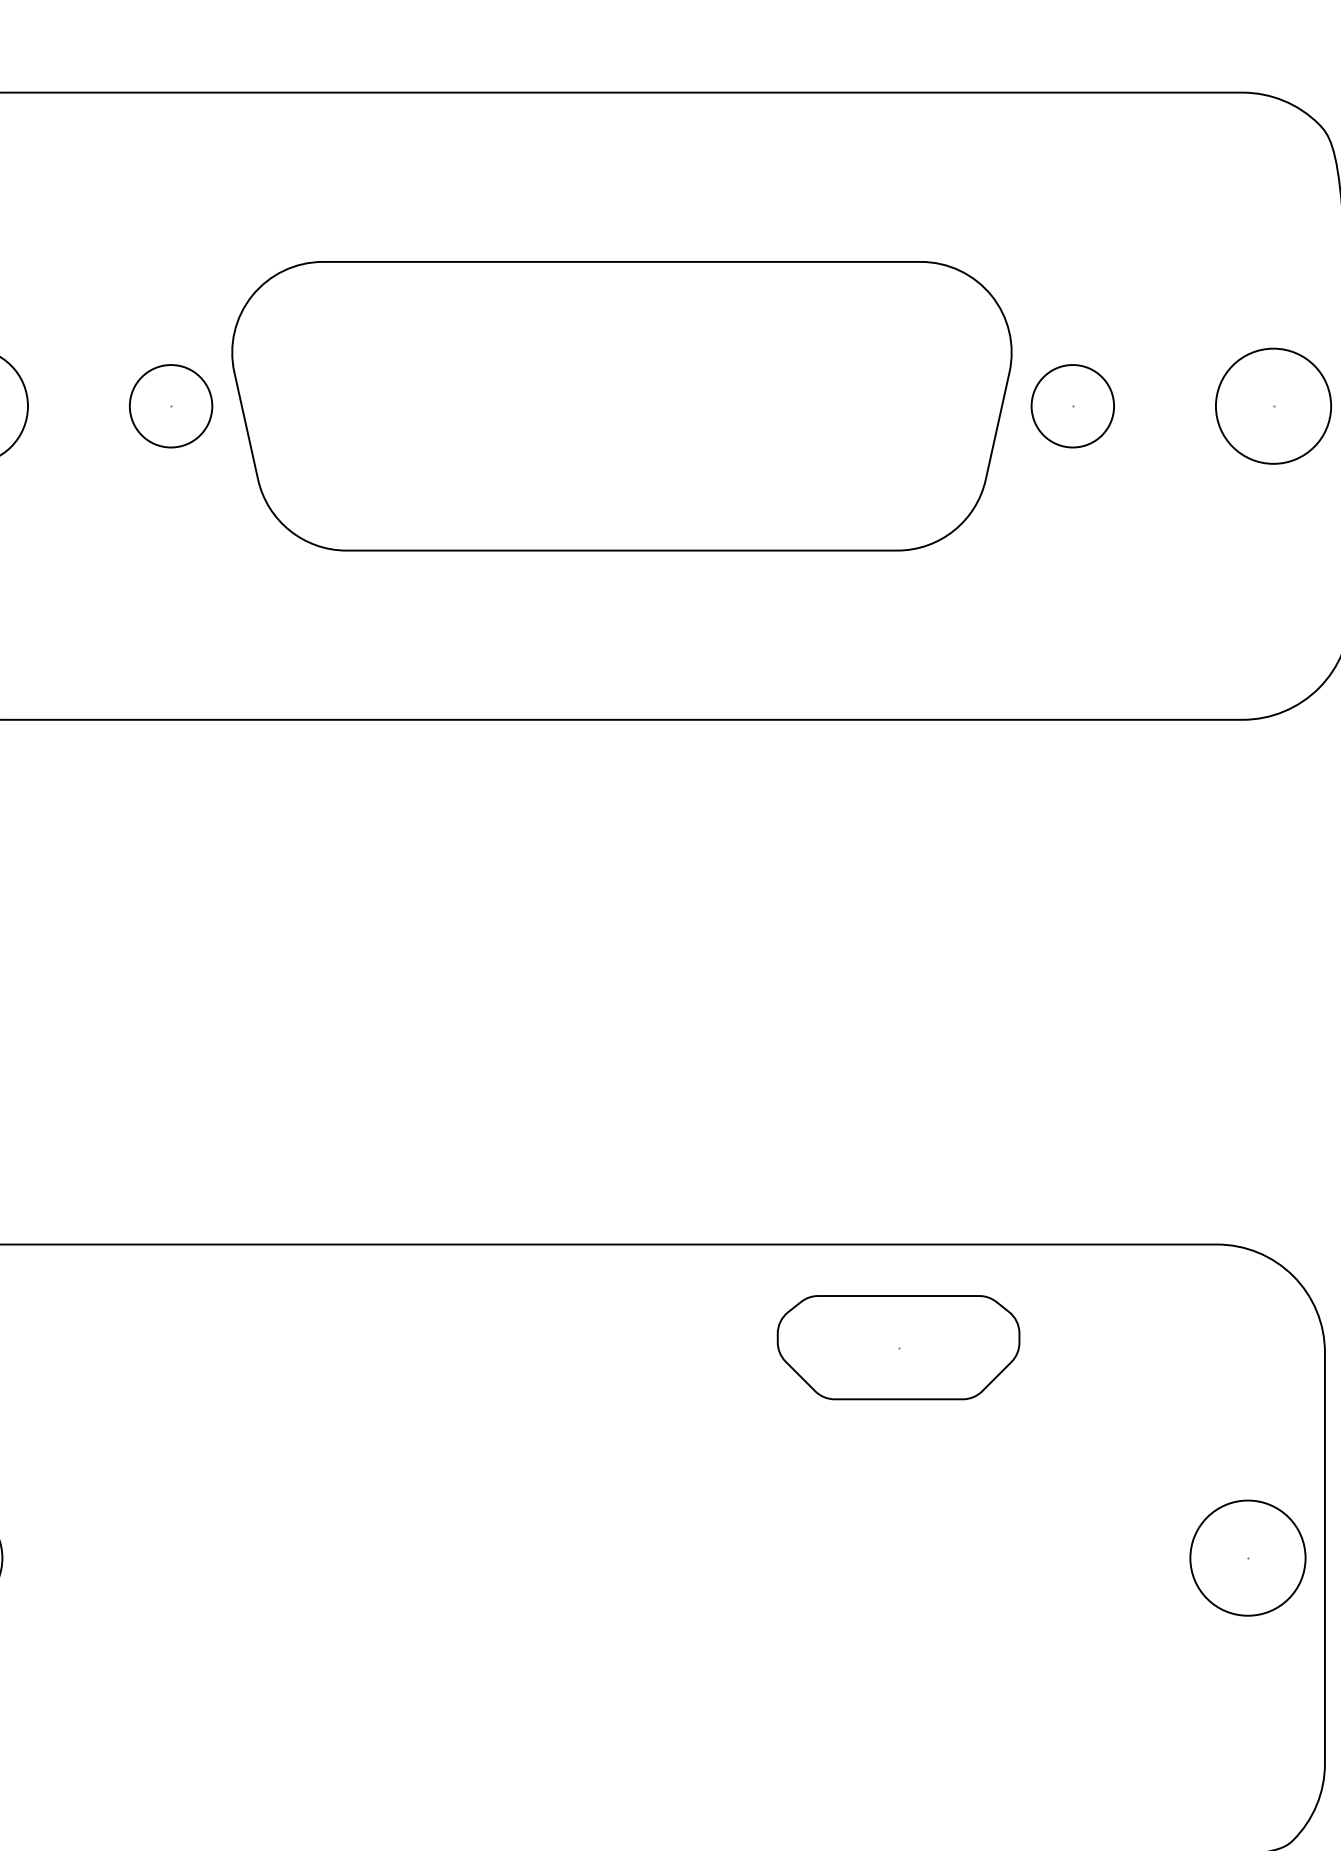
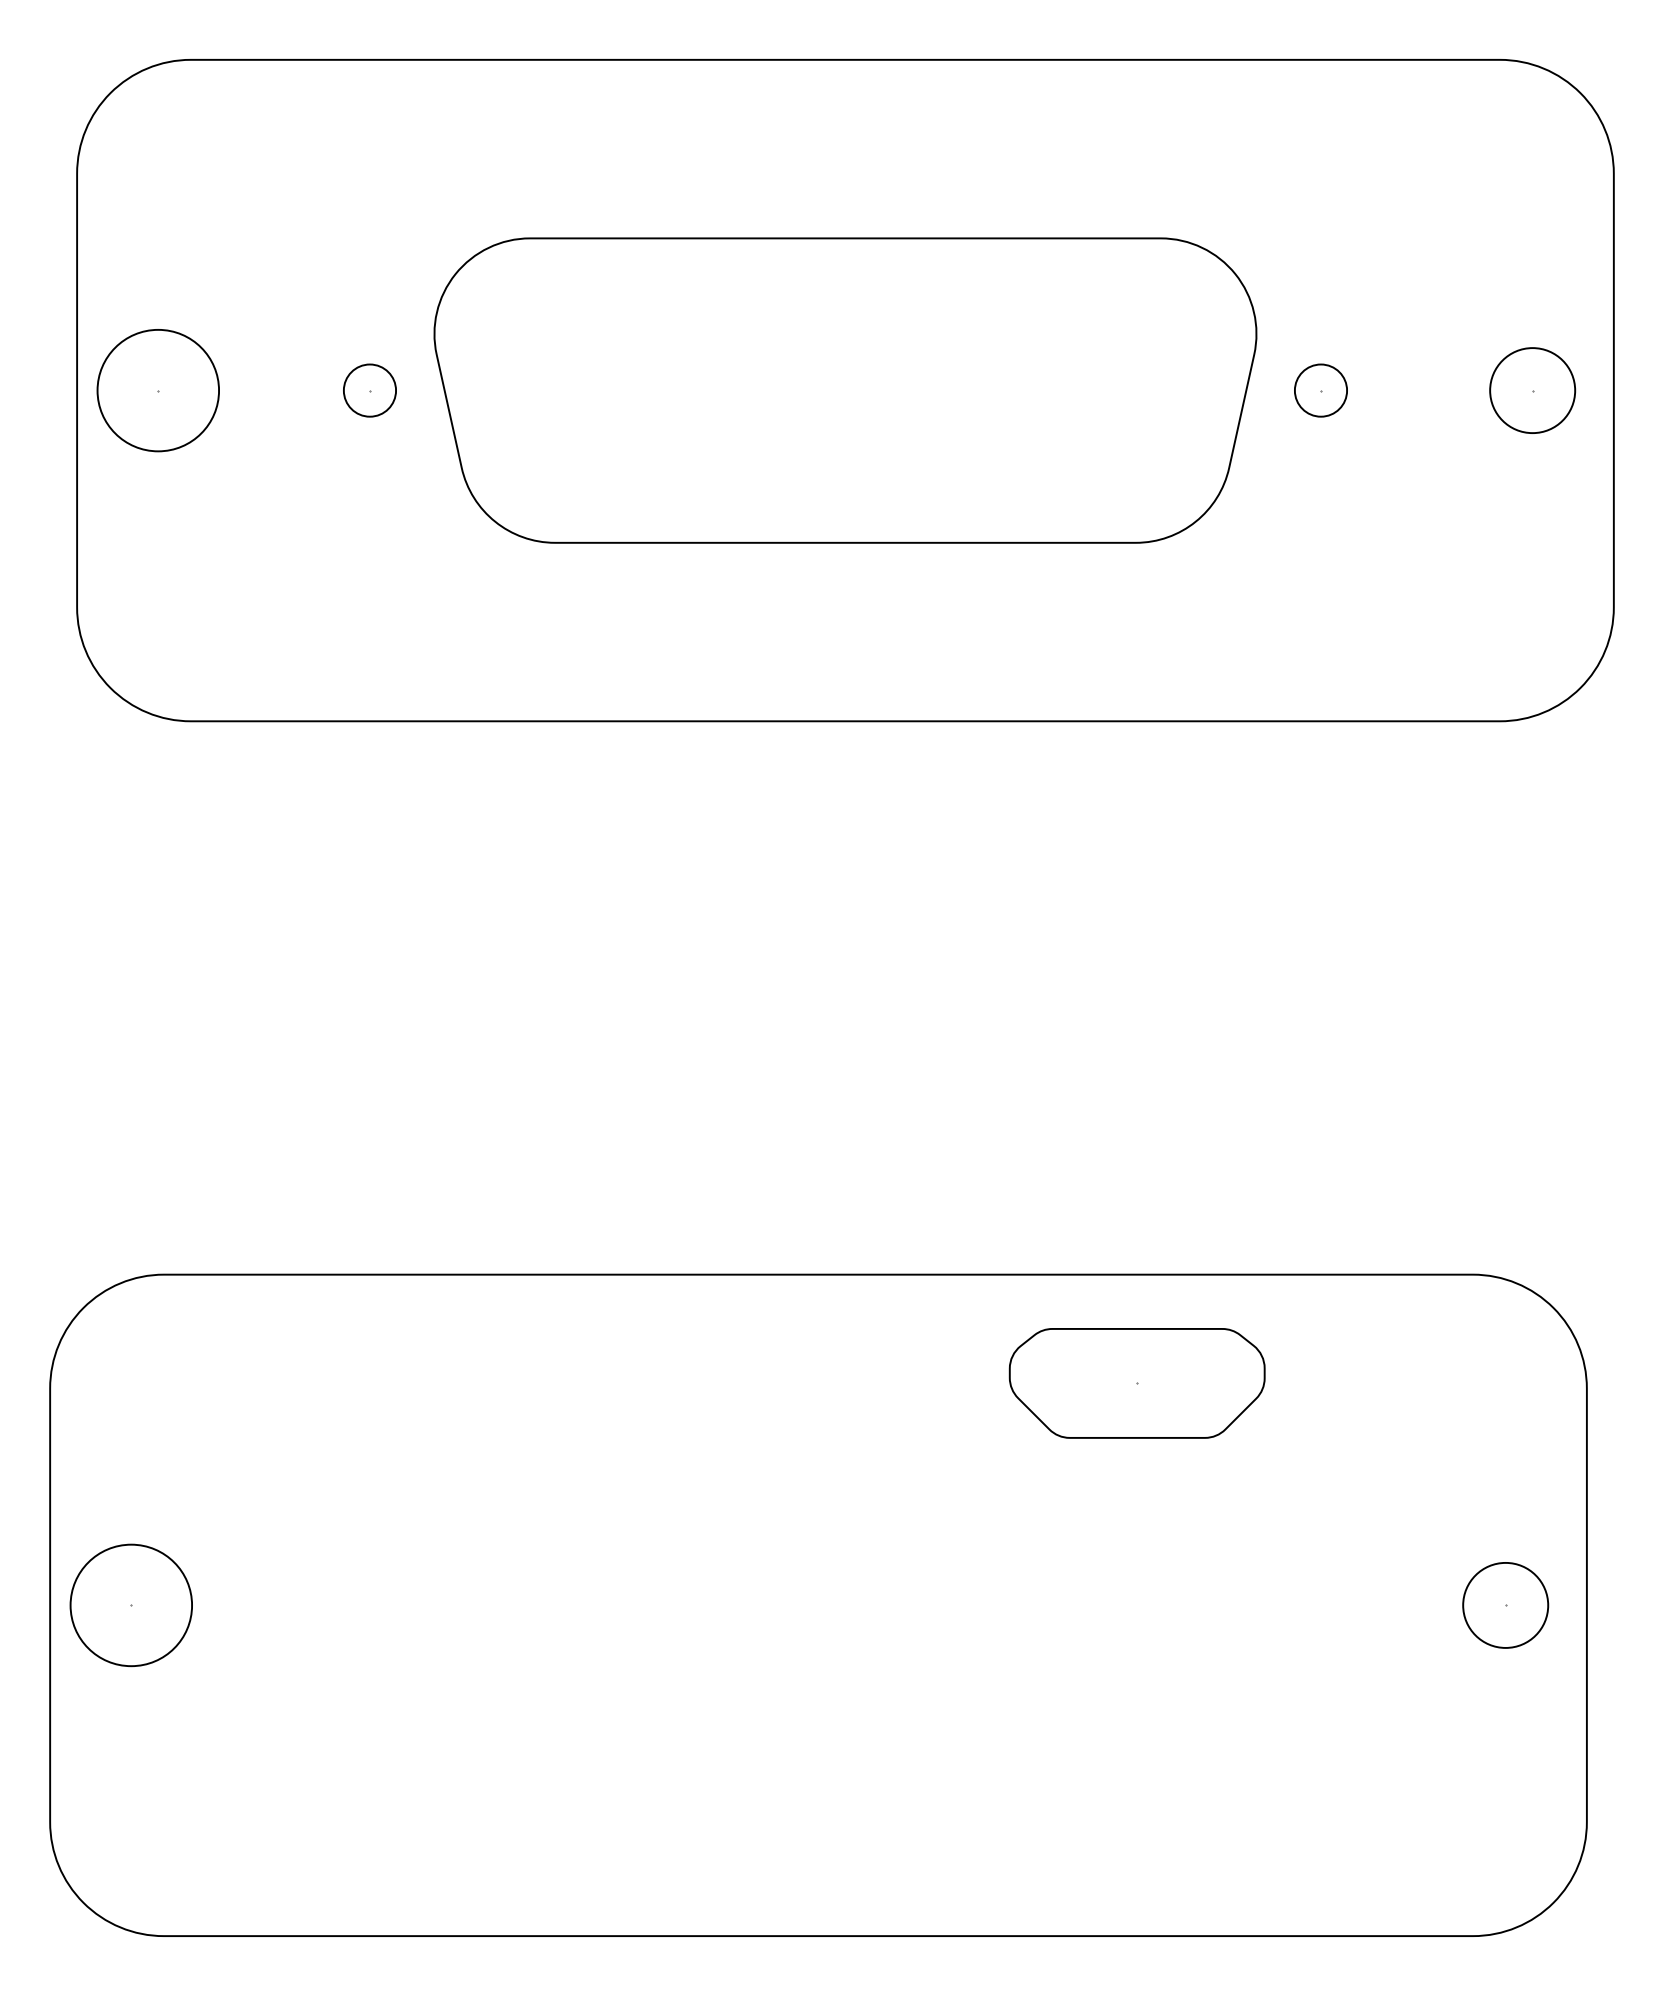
circle: (170, 406) -> (369, 390), size x0.6
circle: (1072, 406) -> (1320, 390), size x0.6
circle: (1273, 406) -> (1532, 390), size x0.7
circle: (1247, 1558) -> (1505, 1605), size x0.7

